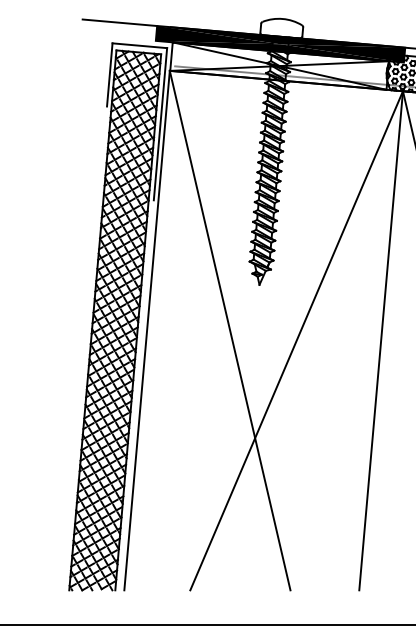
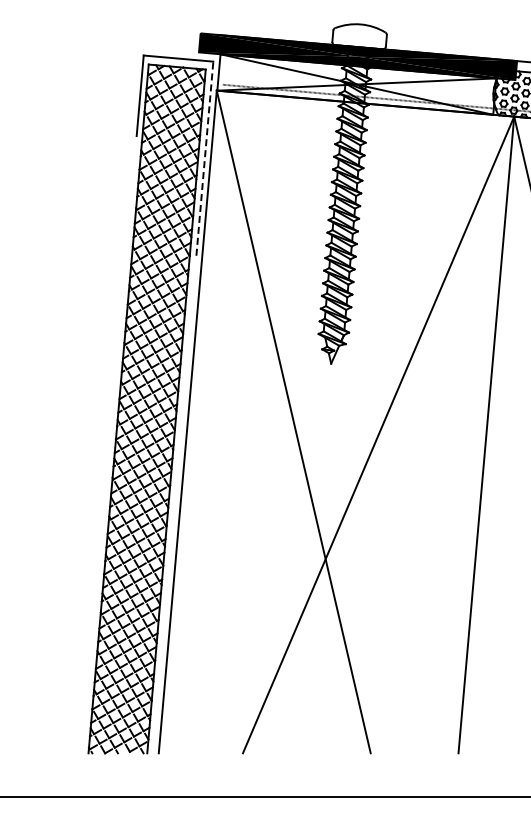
line: (119, 22) -> (152, 29), removed
line: (160, 124) -> (204, 158), solid -> dashed

